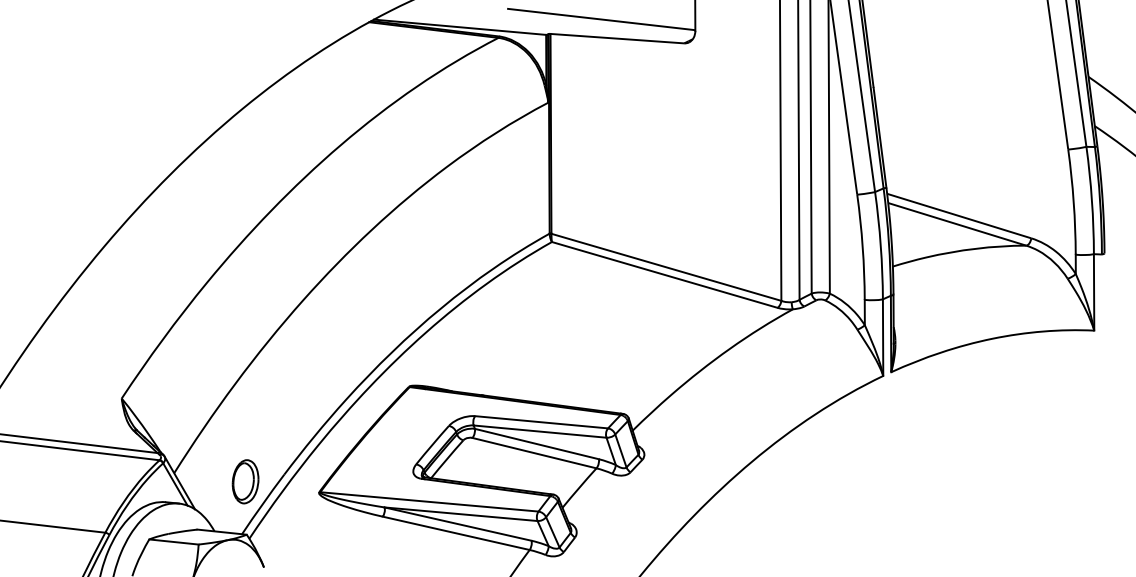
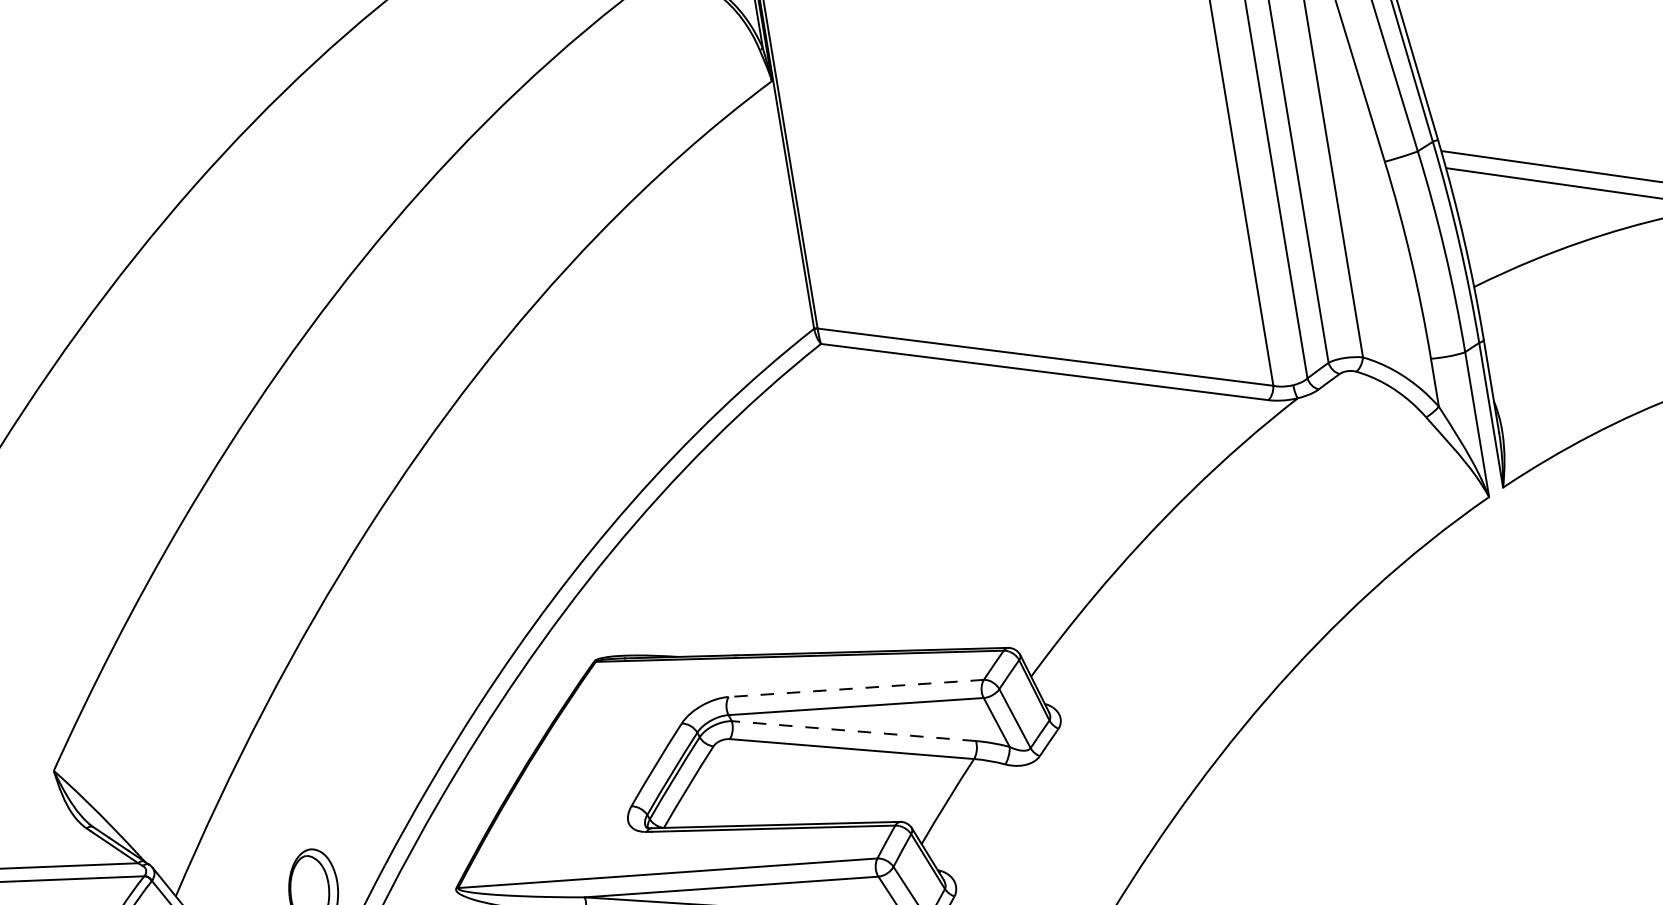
line: (541, 422) -> (856, 688), solid -> dashed
line: (536, 444) -> (853, 732), solid -> dashed

